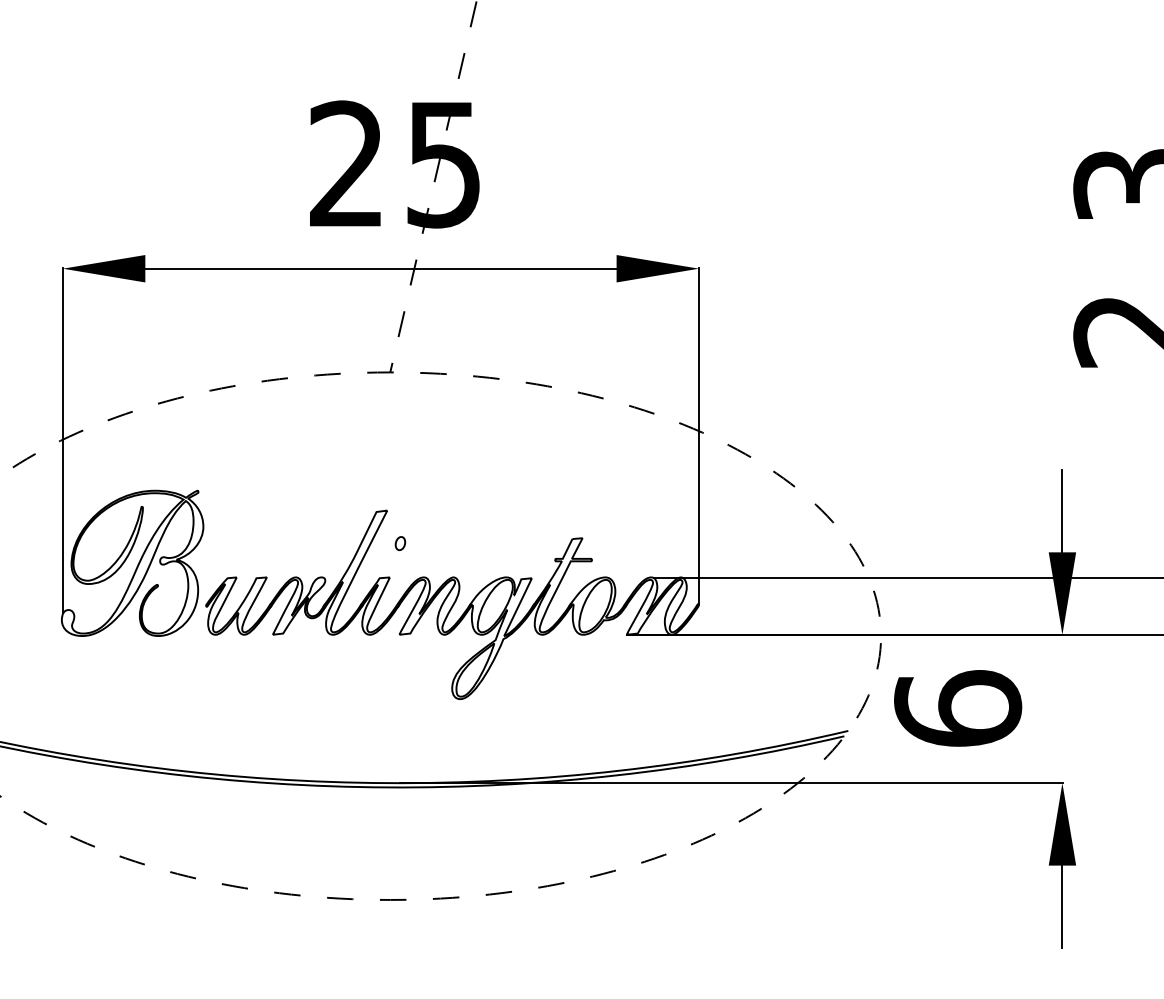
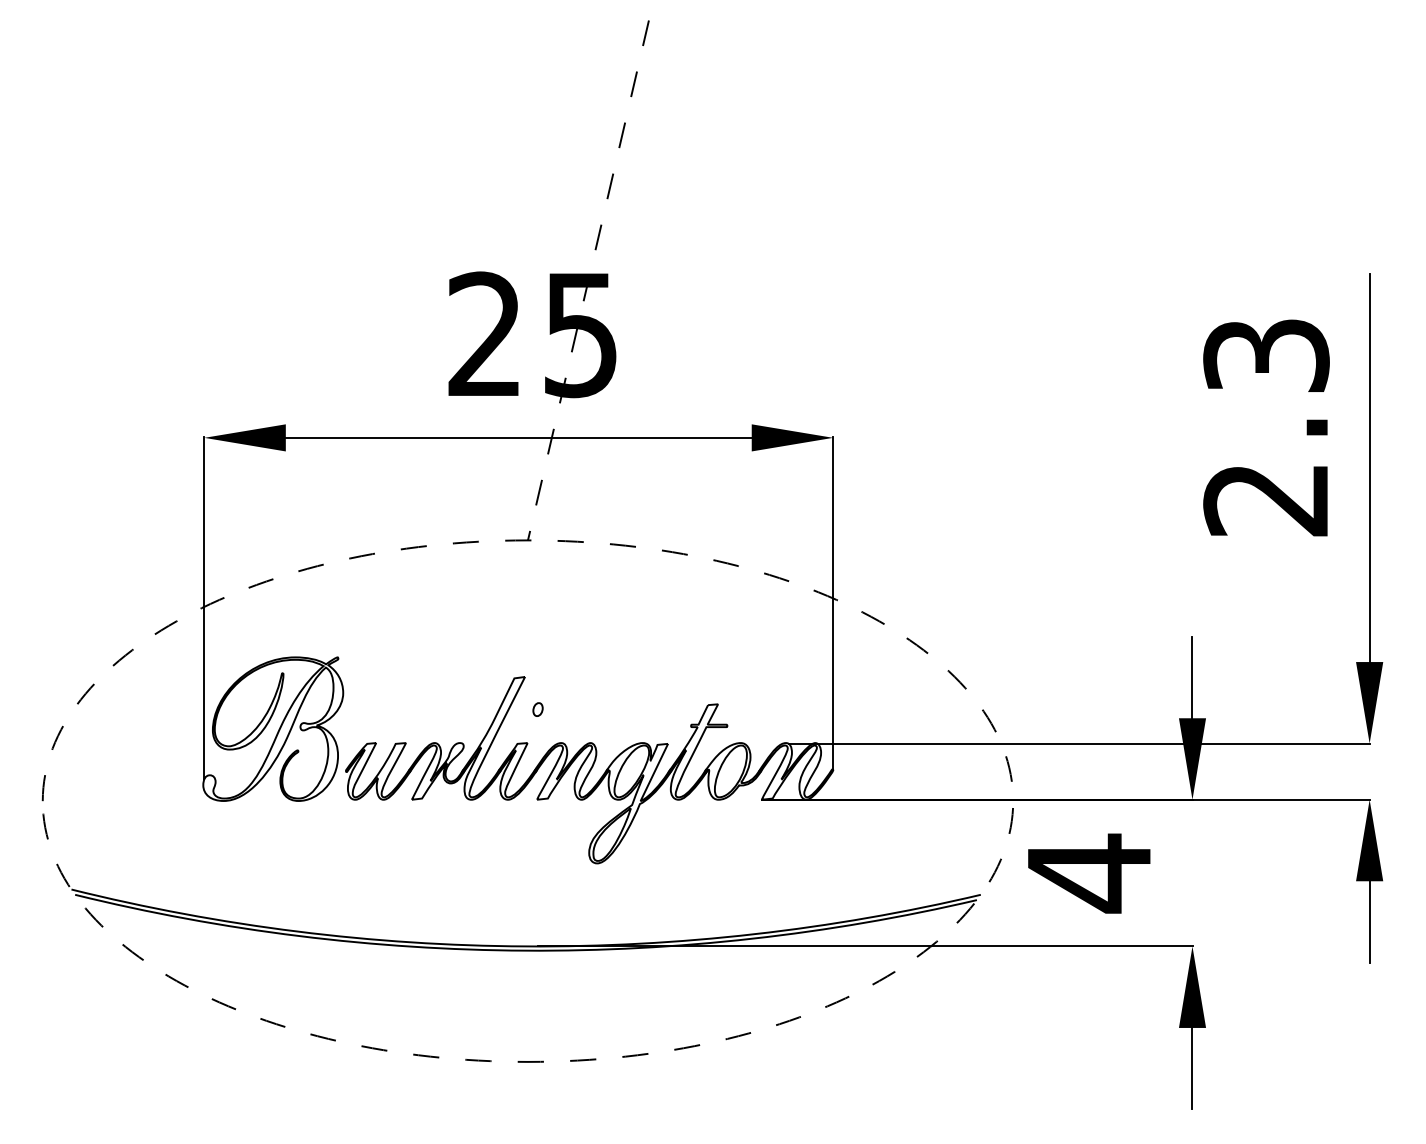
text: (958, 709) -> (1089, 873), 6 -> 4

